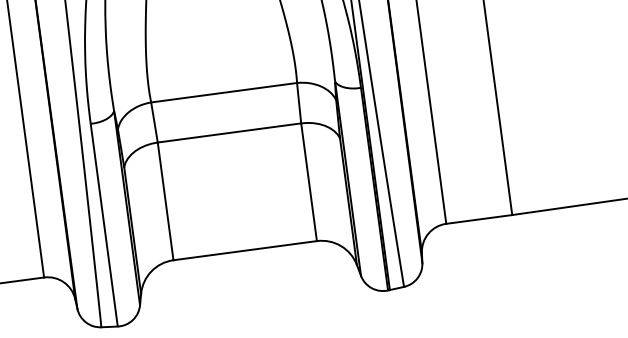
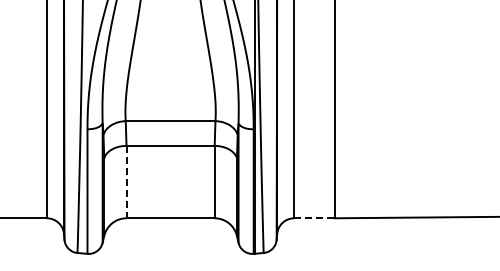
line: (165, 202) -> (126, 182), solid -> dashed
line: (480, 219) -> (315, 218), solid -> dashed

